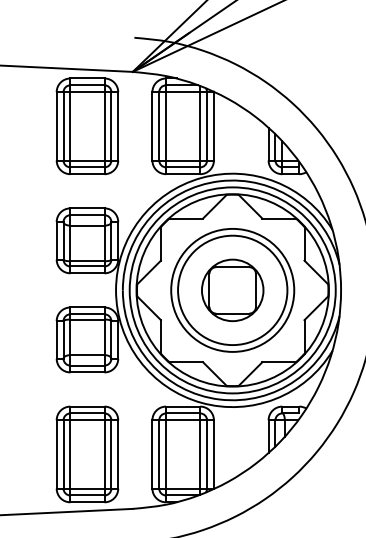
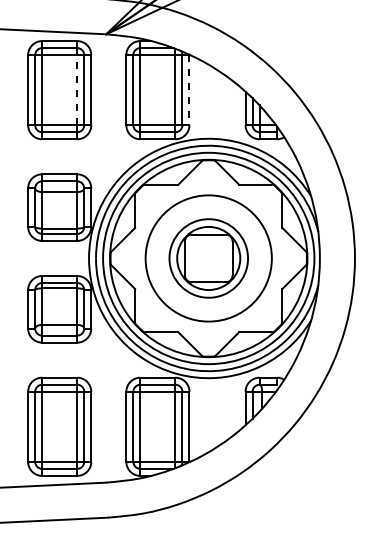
line: (104, 125) -> (77, 89), solid -> dashed
line: (213, 126) -> (189, 90), solid -> dashed
circle: (232, 290) -> (208, 258), size x0.7

